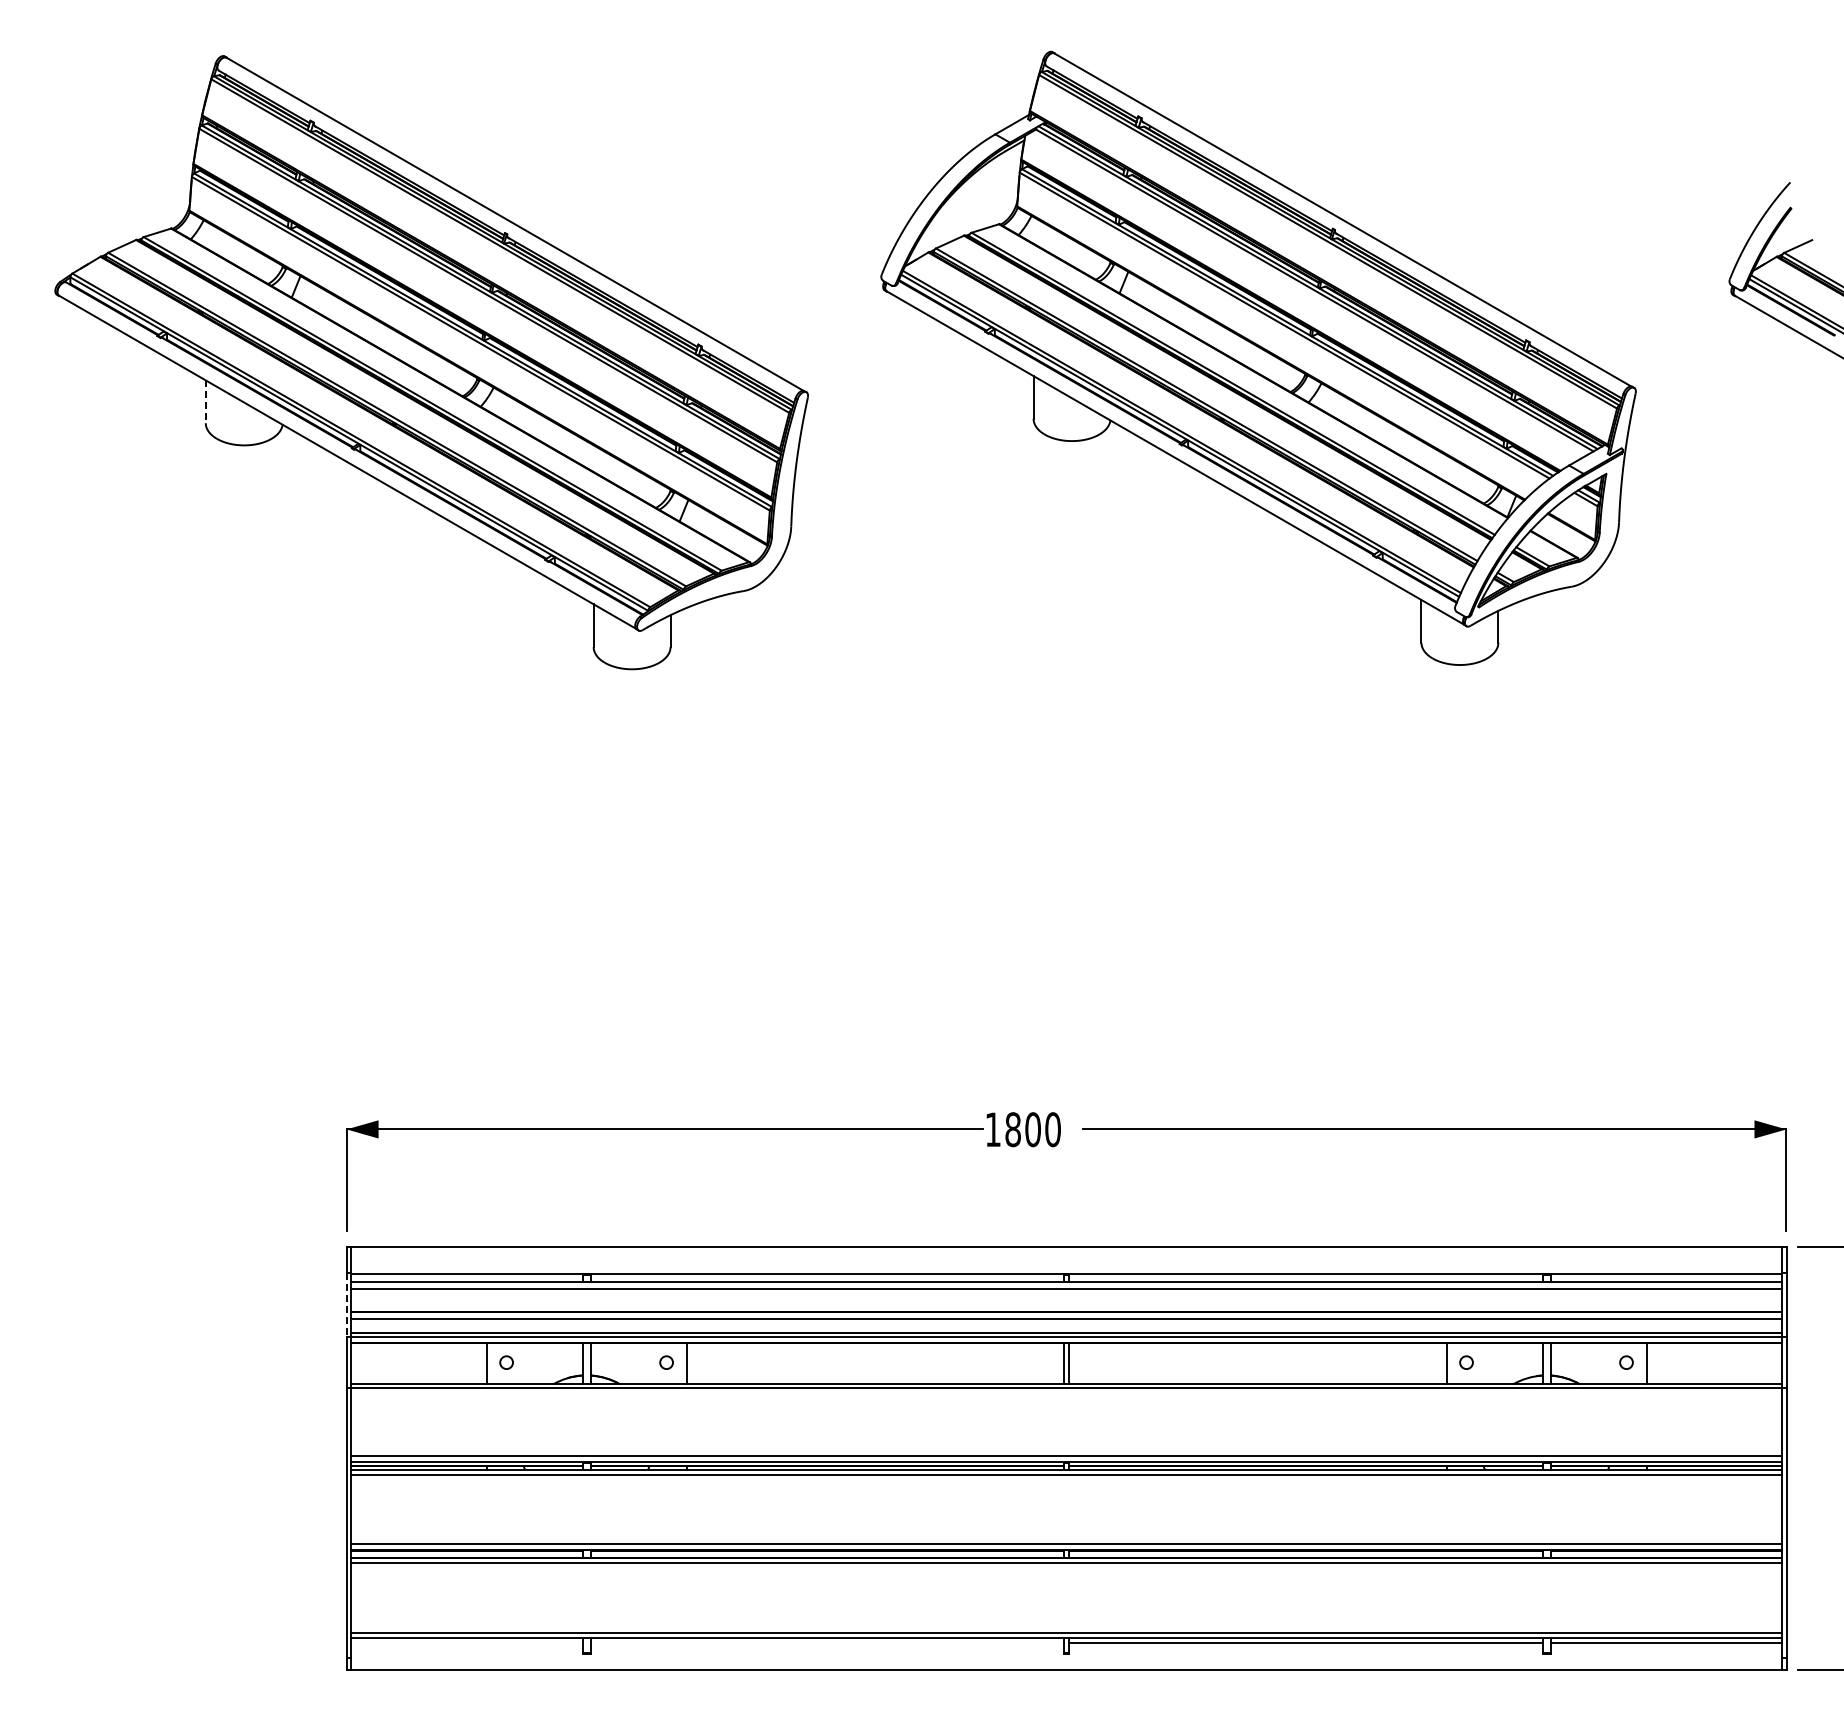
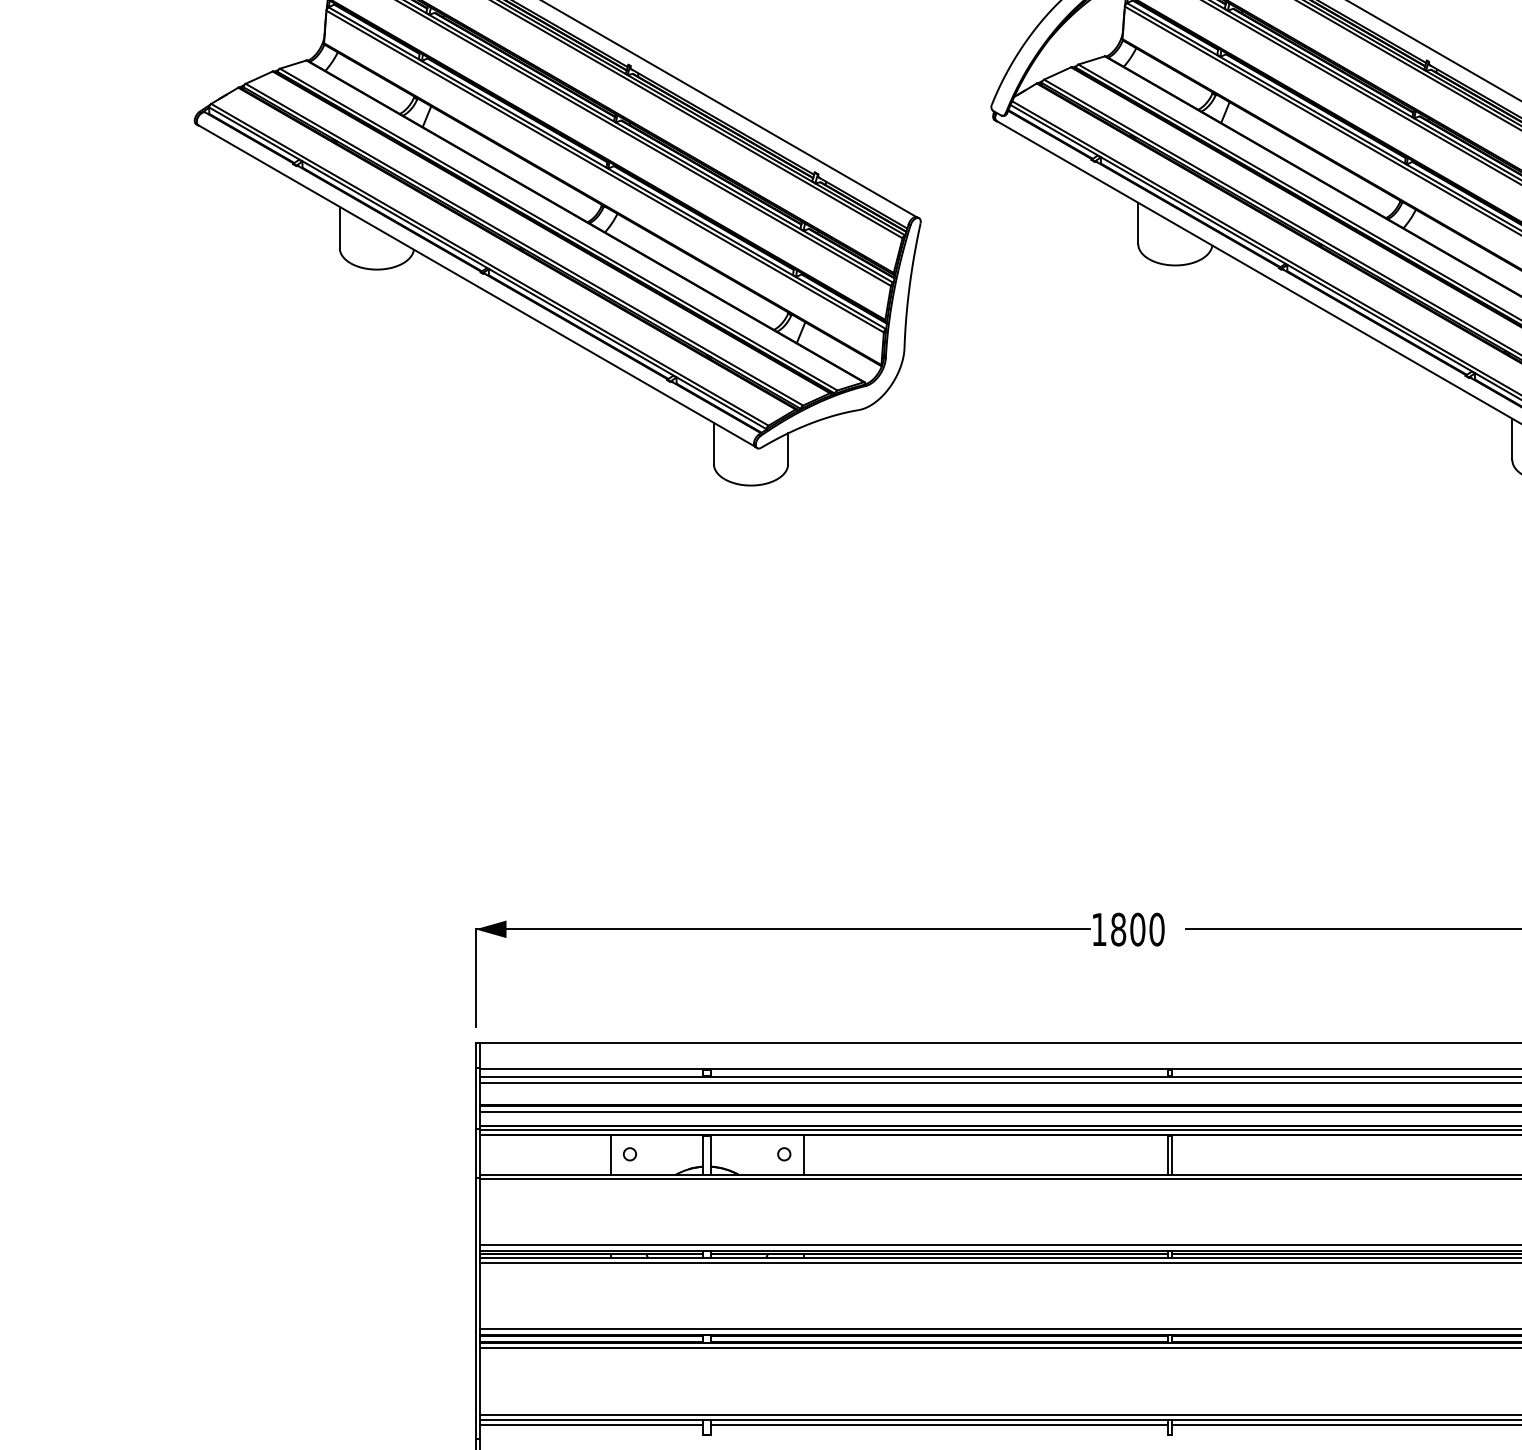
line: (205, 402) -> (339, 228), dashed -> solid
line: (346, 1304) -> (475, 1098), dashed -> solid
line: (466, 1643) -> (591, 1425), added
line: (827, 1643) -> (939, 1425), added

